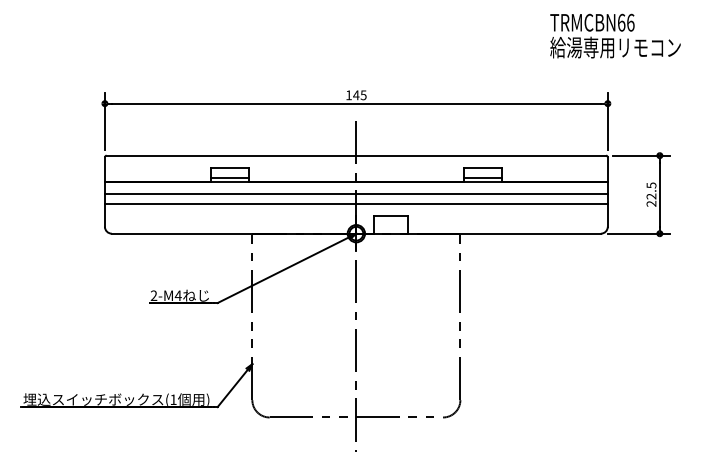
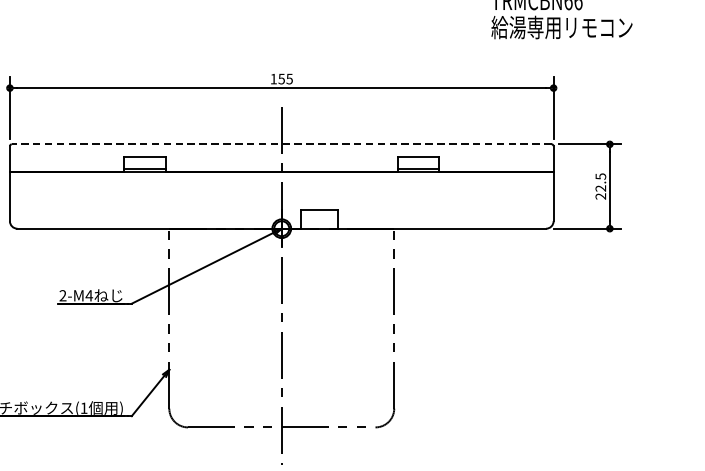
text: (355, 95) -> (280, 79), 145 -> 155
line: (356, 155) -> (281, 144), solid -> dashed
line: (355, 193) -> (280, 185), removed
line: (355, 204) -> (280, 197), removed

